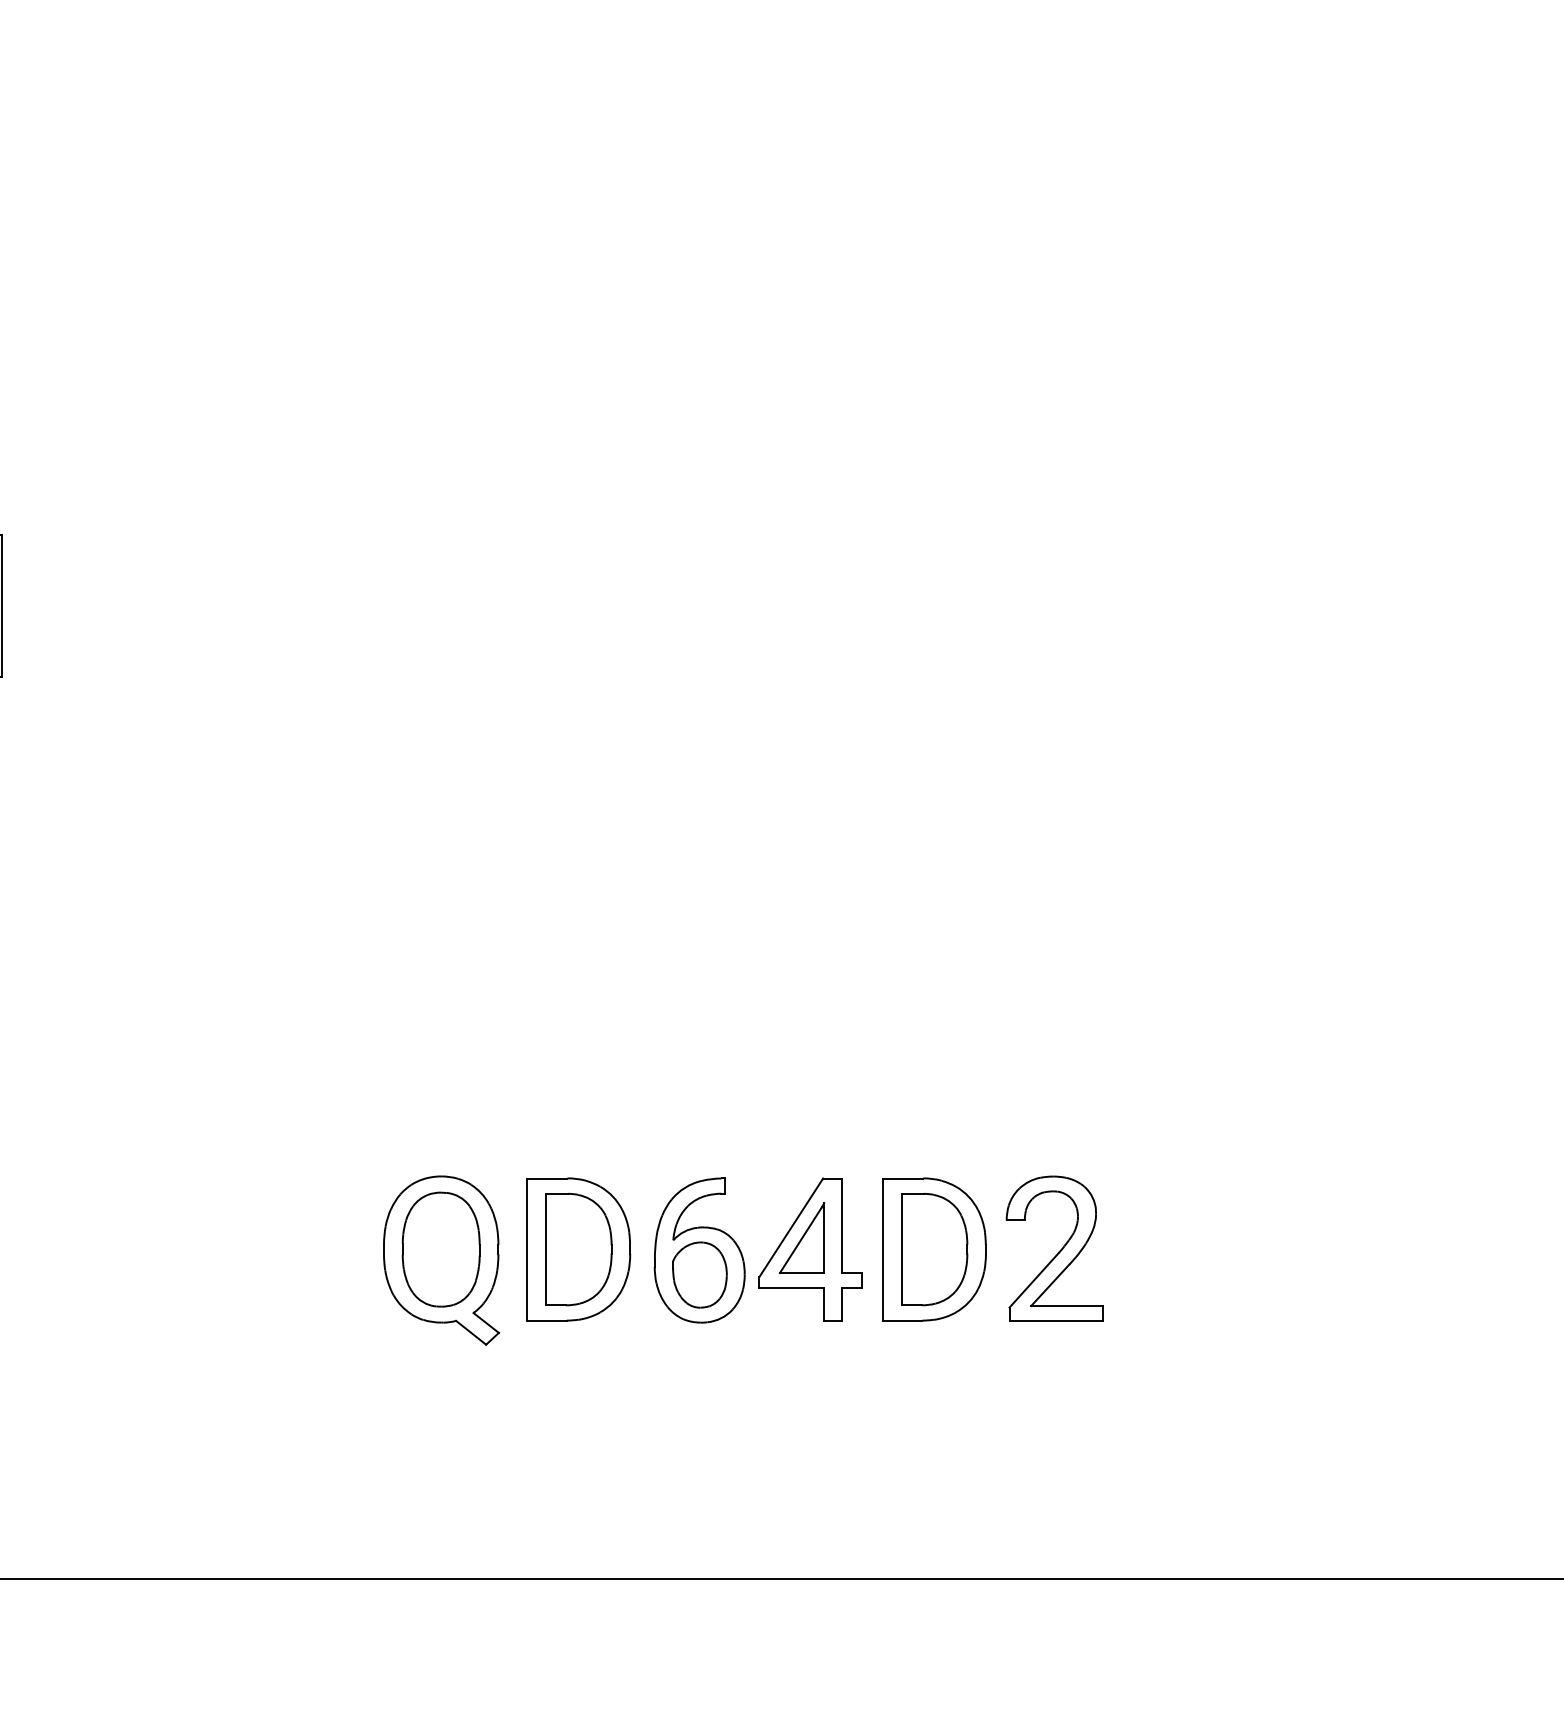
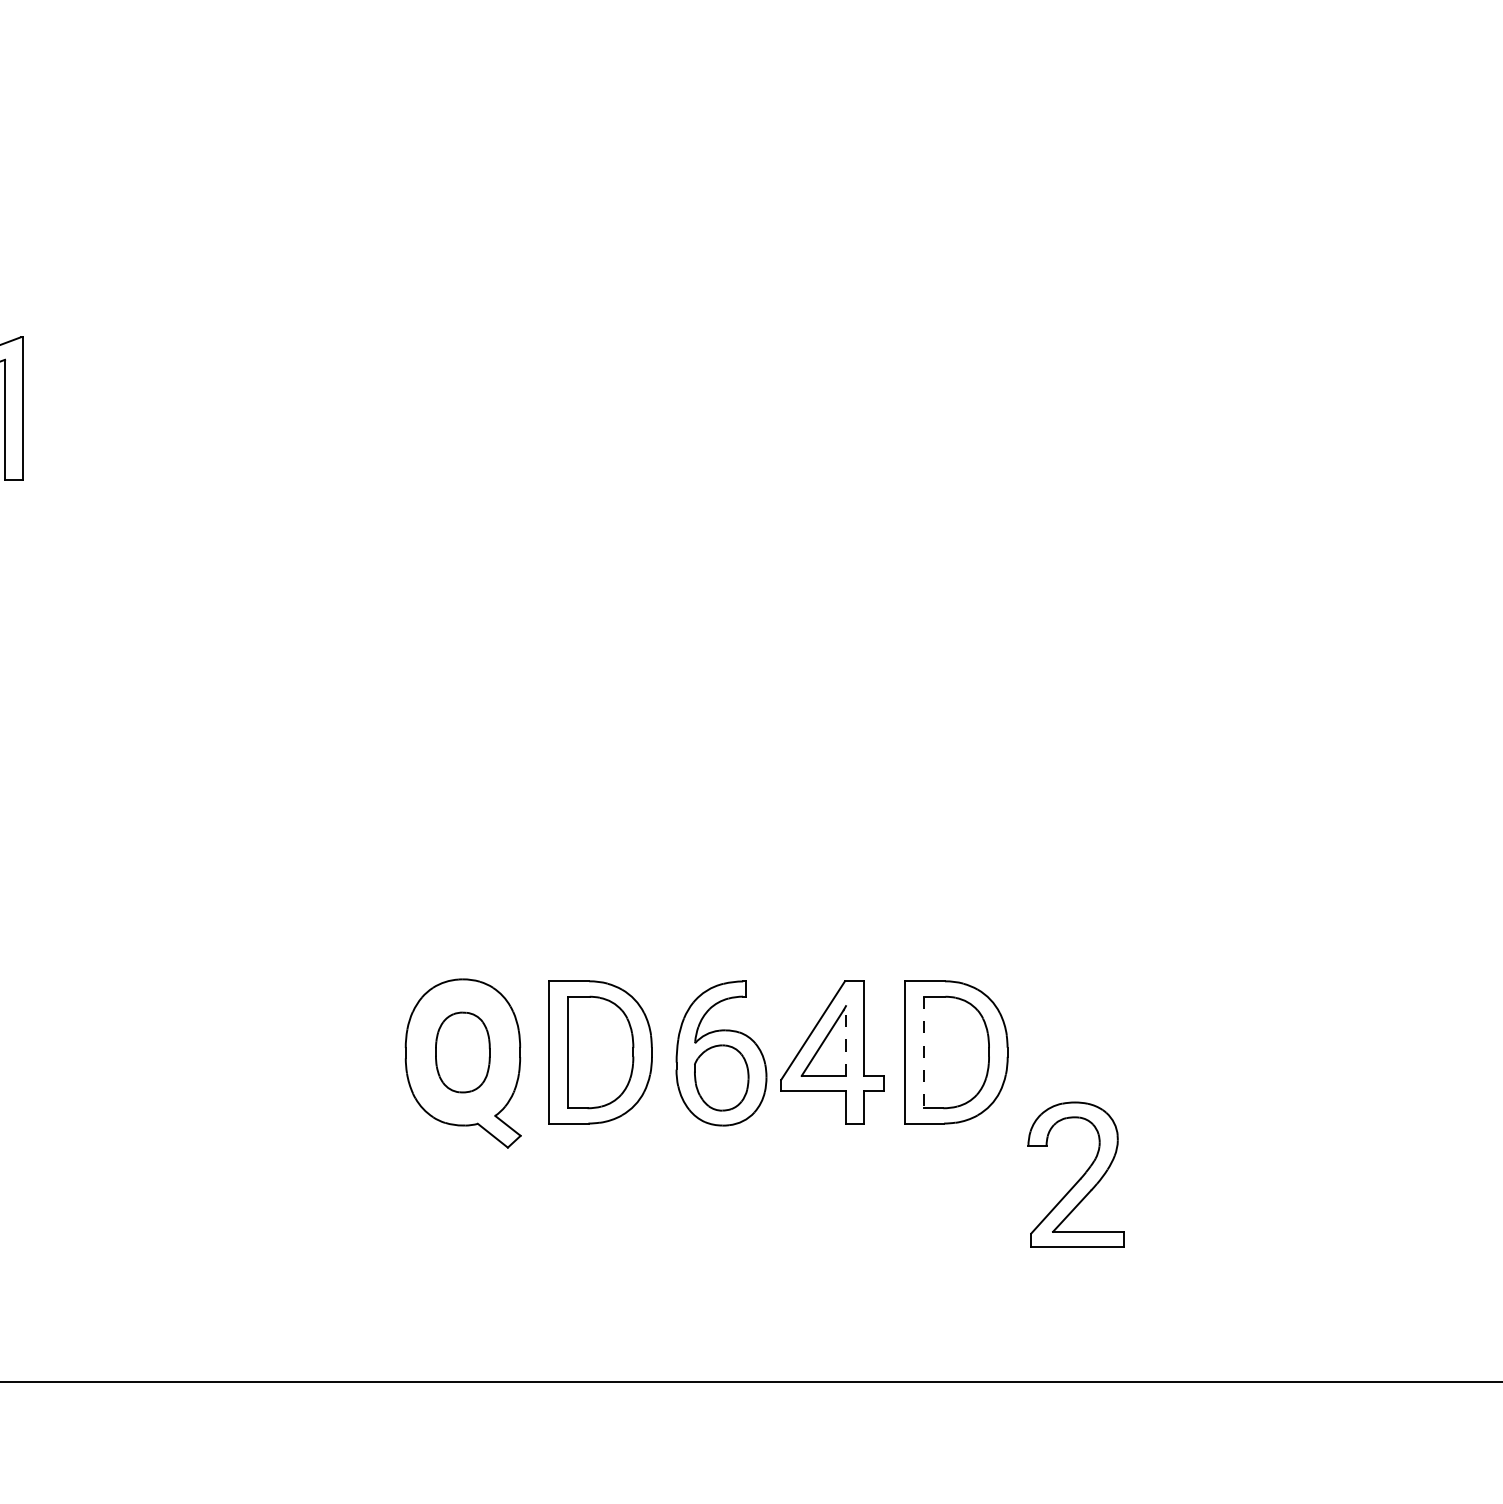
line: (824, 1238) -> (846, 1041), solid -> dashed
part: (1054, 1248) -> (1076, 1174), moved
part: (440, 1249) -> (462, 1052), size x0.7
line: (901, 1249) -> (923, 1052), solid -> dashed

